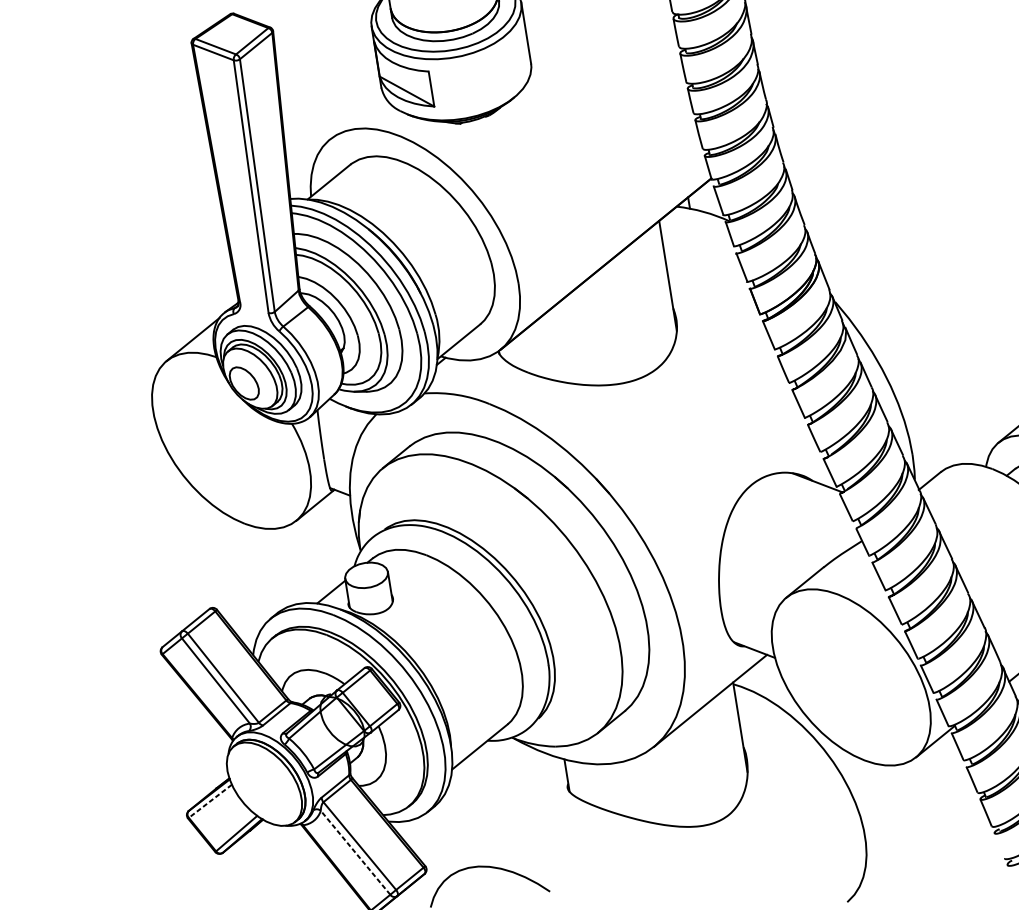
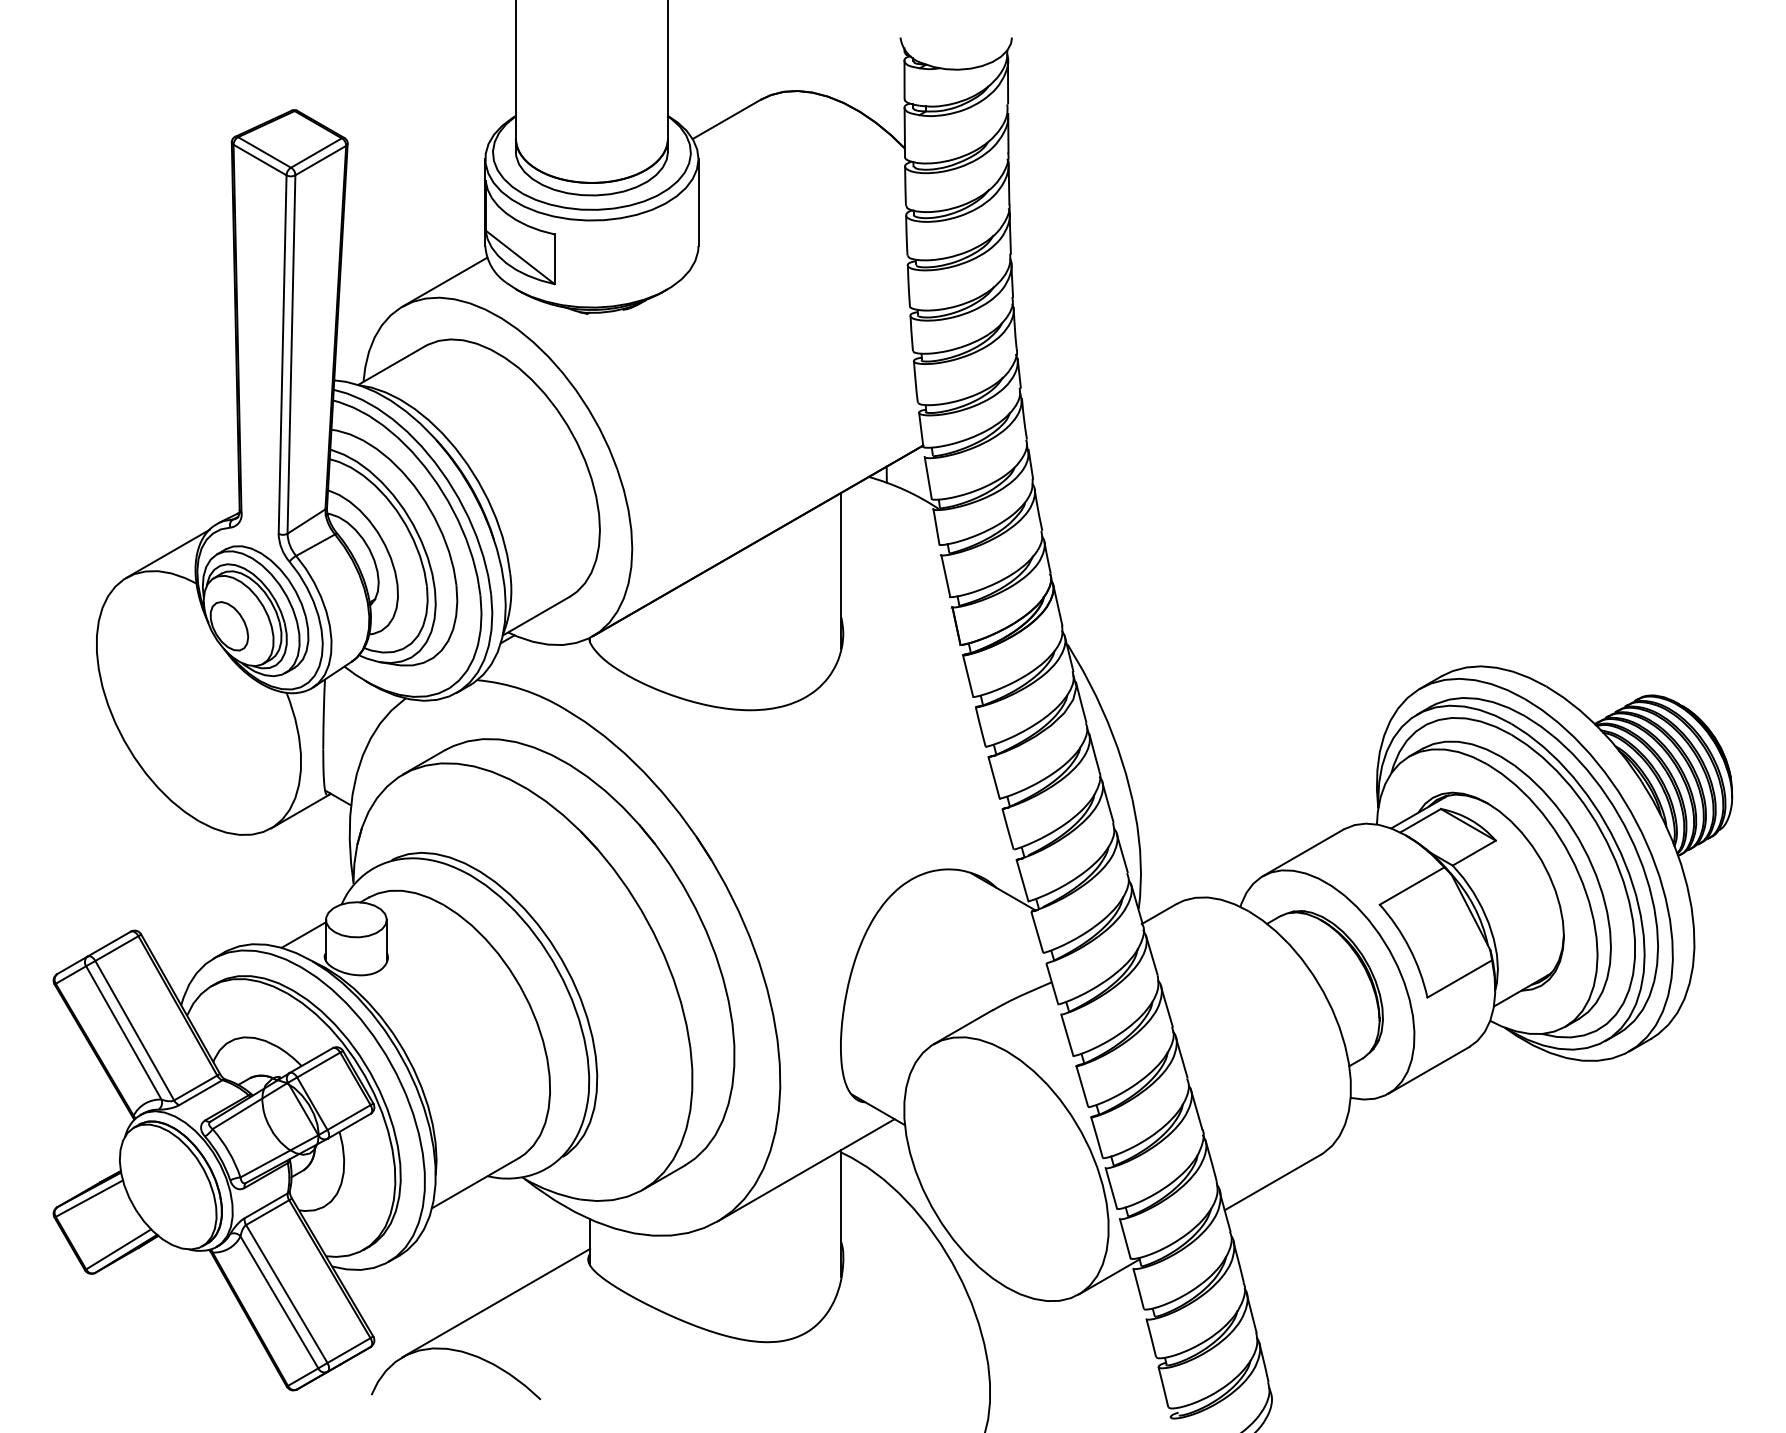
line: (356, 117) -> (444, 281), added
line: (209, 801) -> (88, 1198), dashed -> solid
line: (508, 828) -> (496, 1302), added
line: (355, 852) -> (279, 1302), dashed -> solid

